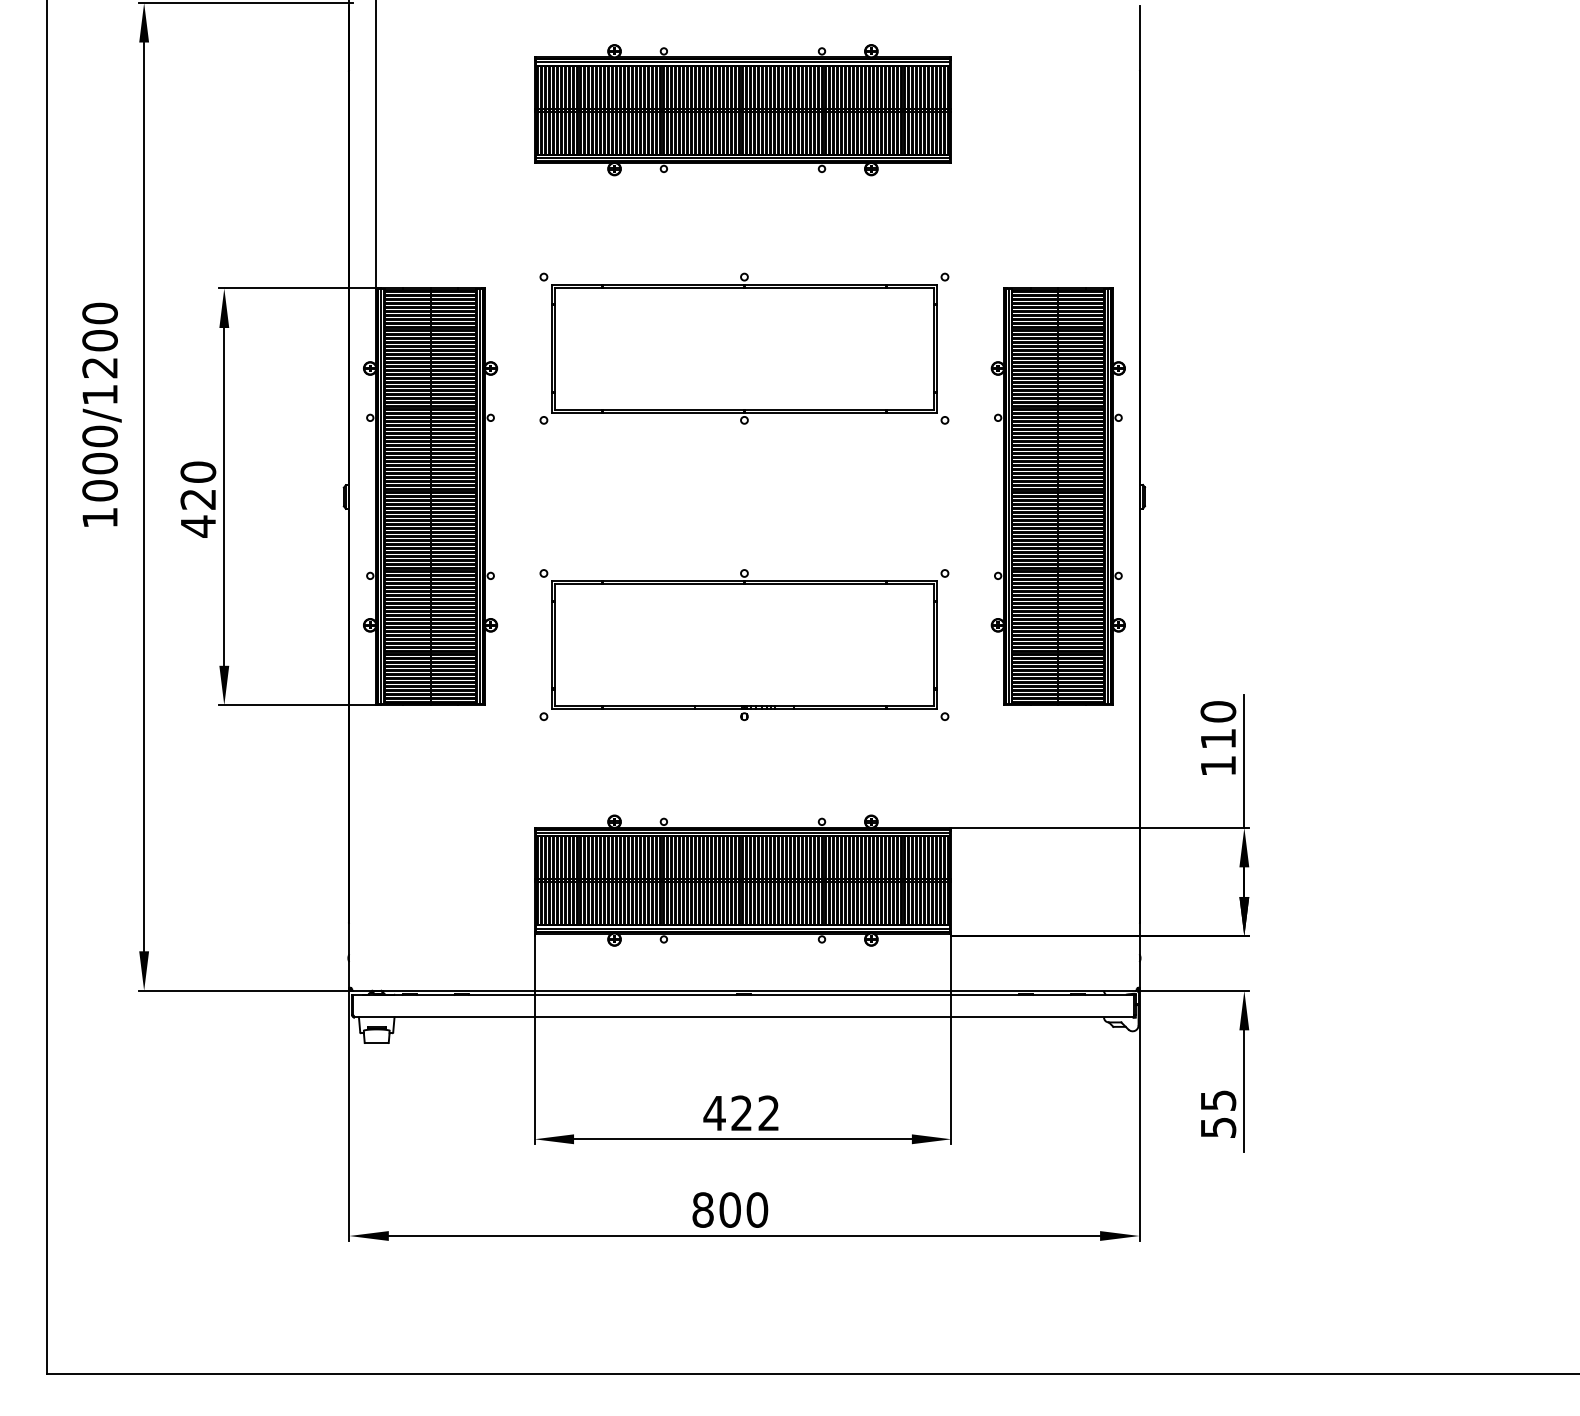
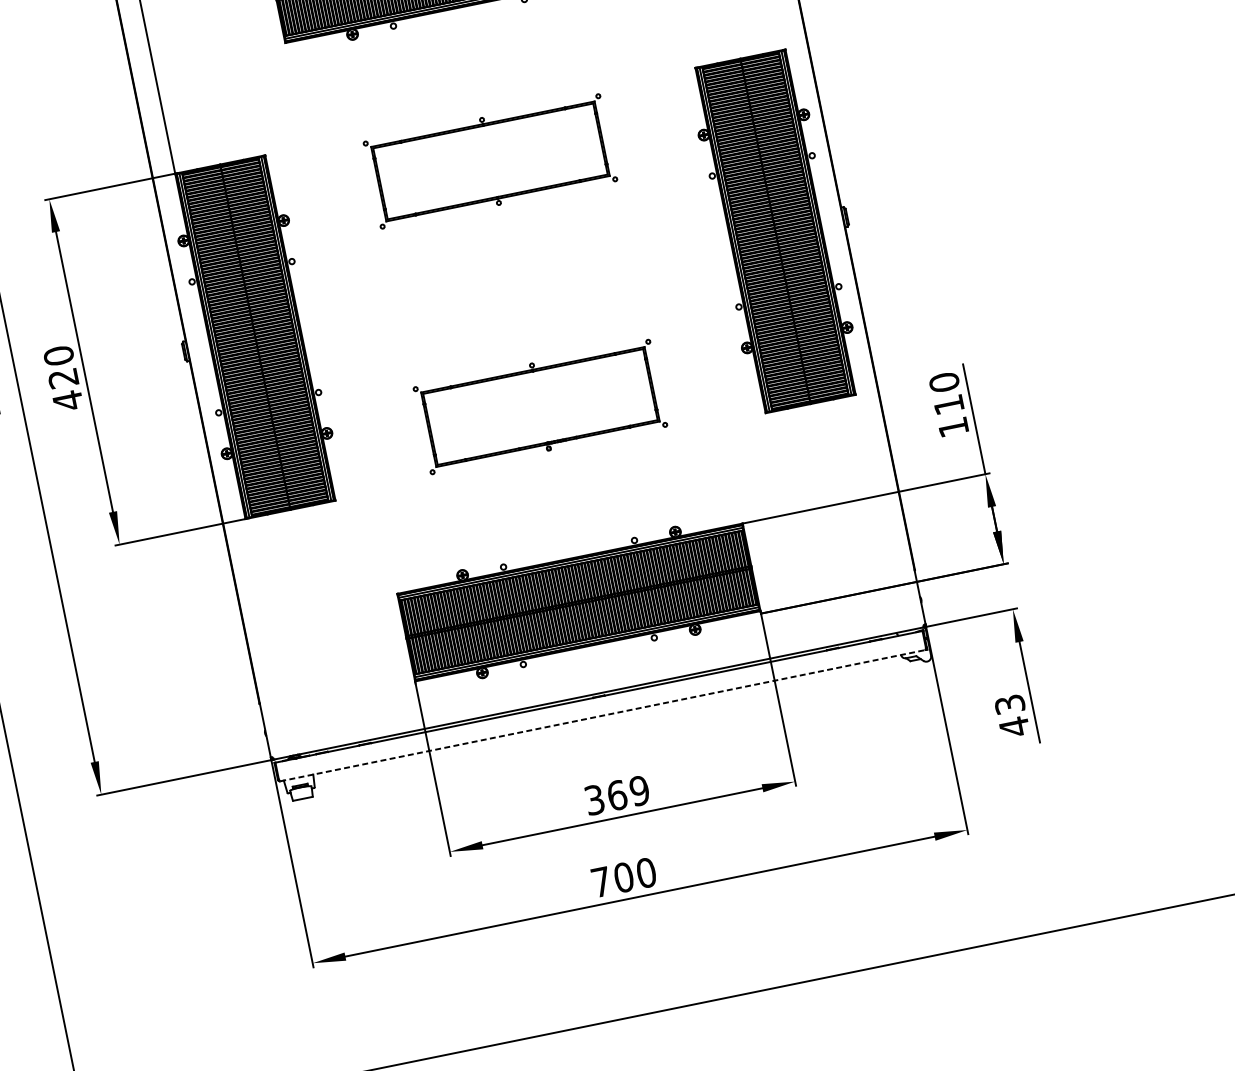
part: (744, 348) -> (490, 161), size x0.7
part: (744, 644) -> (540, 406), size x0.7
line: (744, 1017) -> (603, 715), solid -> dashed
text: (741, 1113) -> (616, 795), 422 -> 369
text: (1218, 1114) -> (1012, 716), 55 -> 43
text: (702, 1209) -> (600, 881), 800 -> 700

